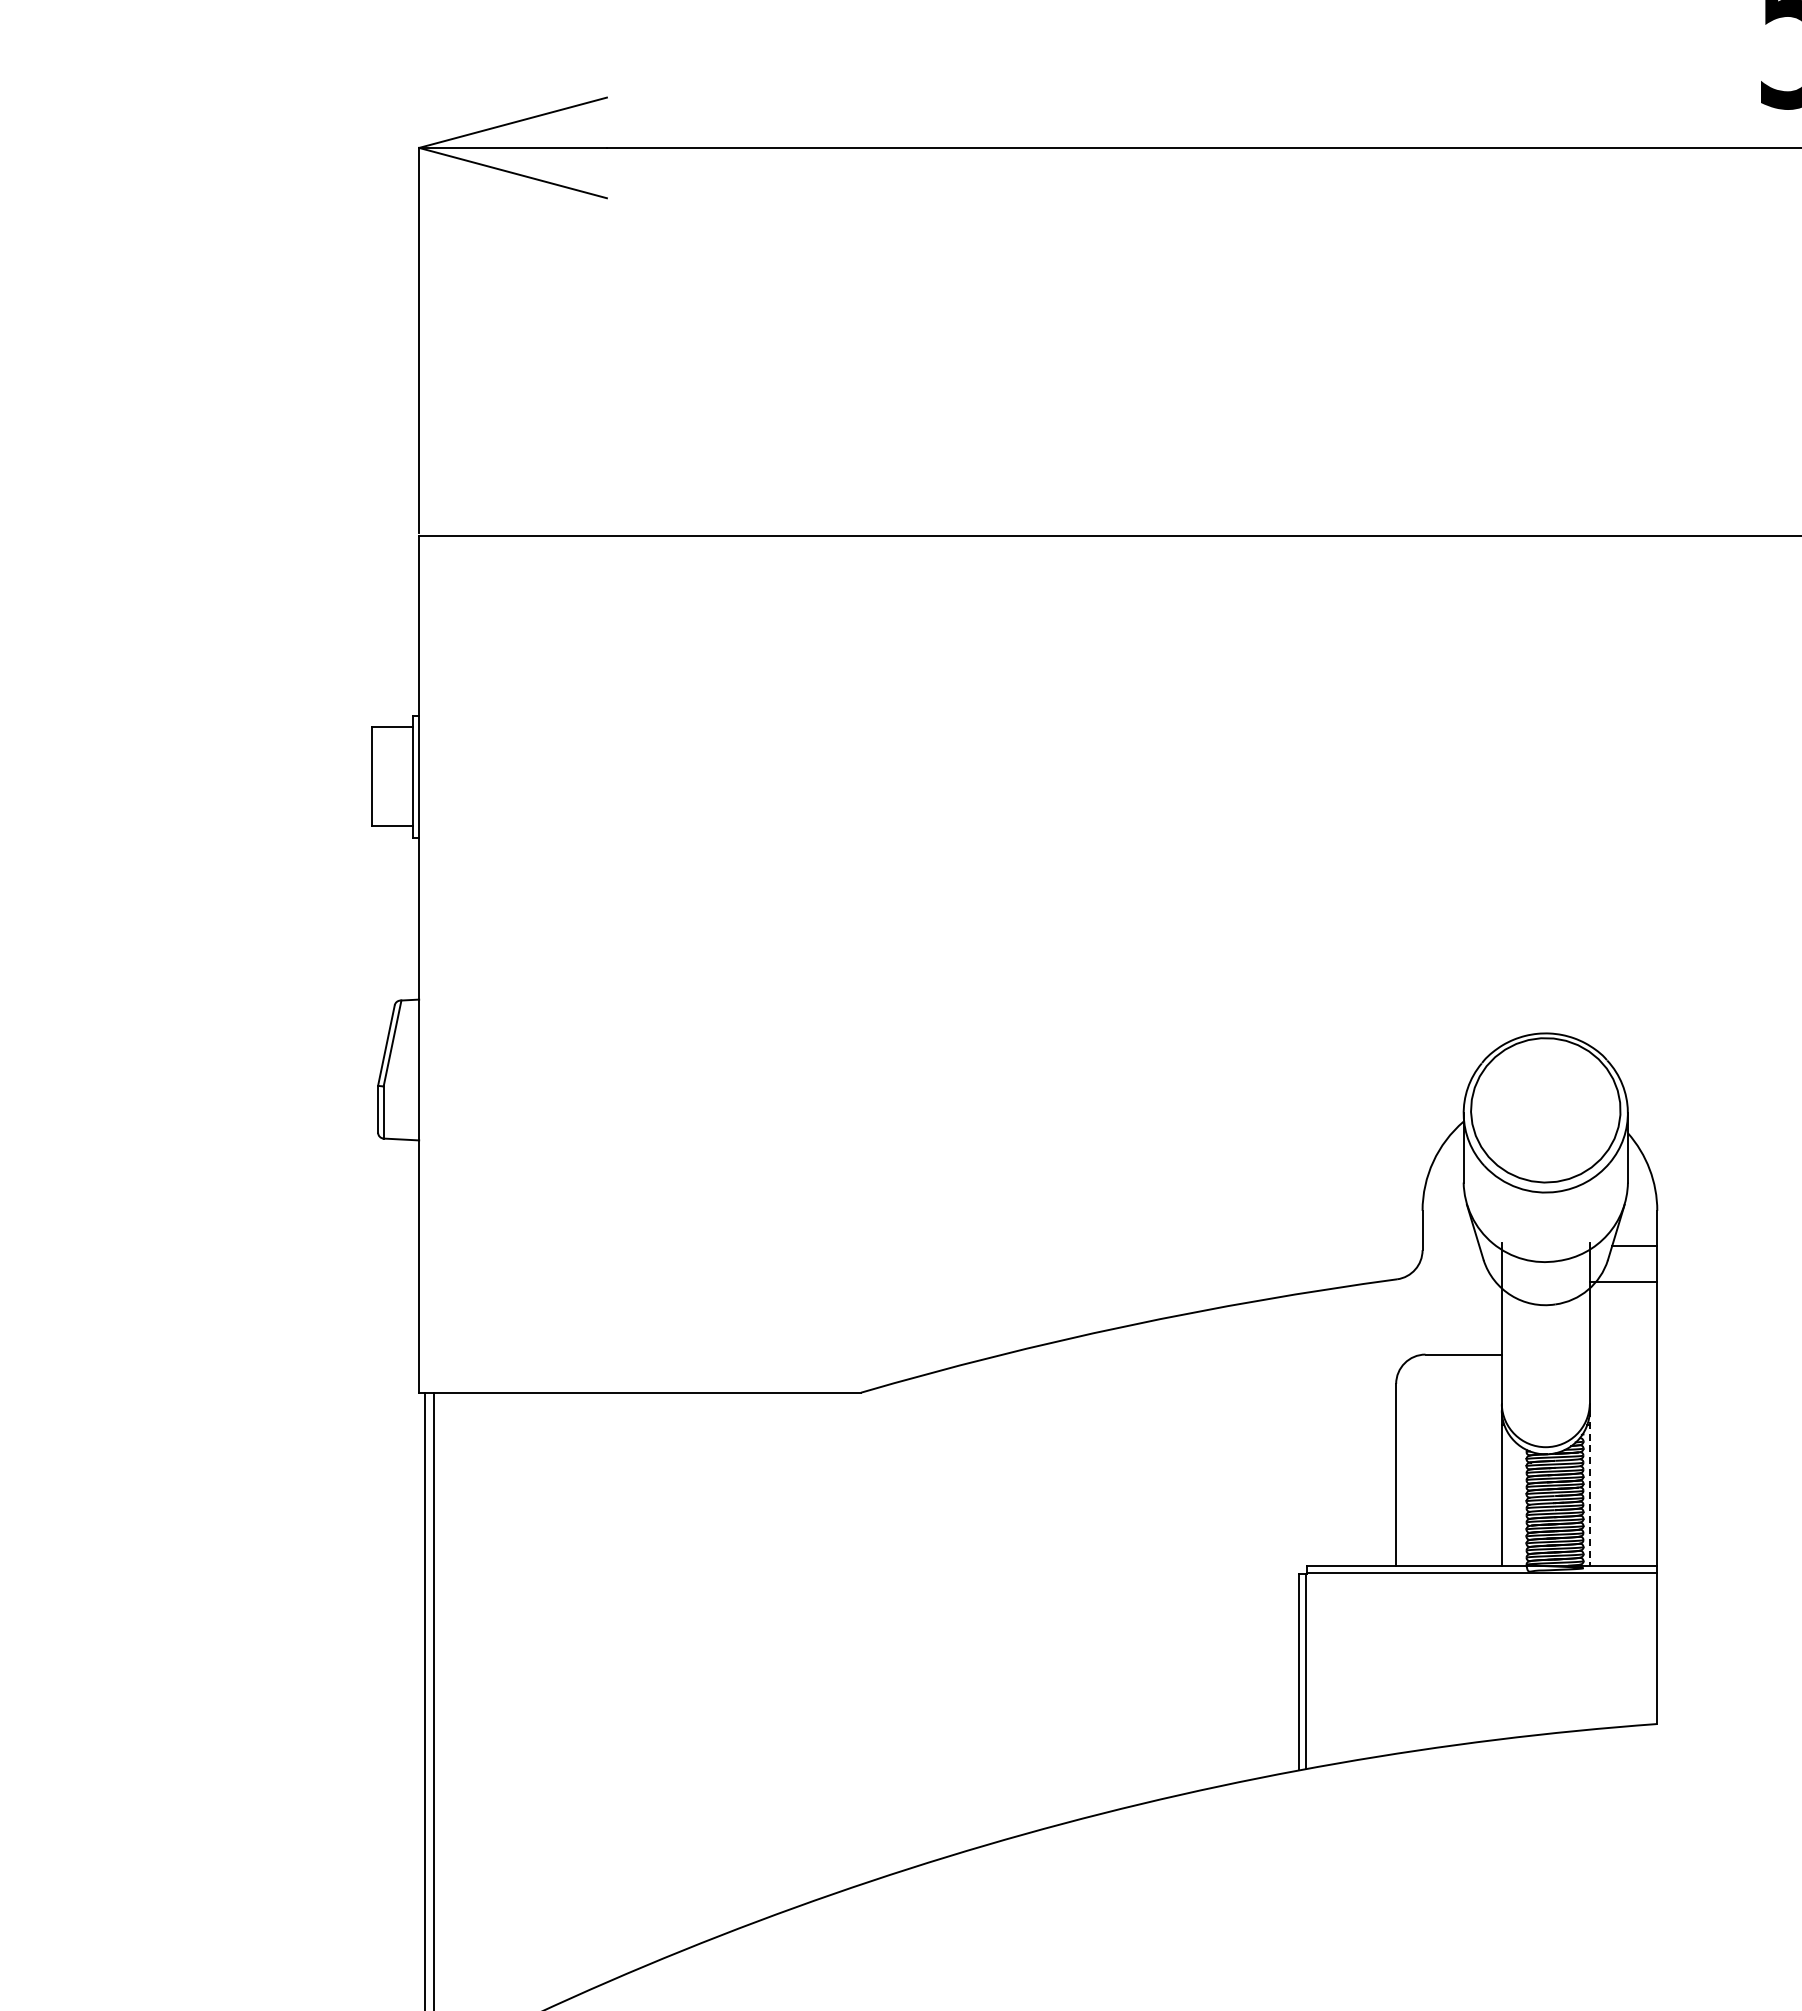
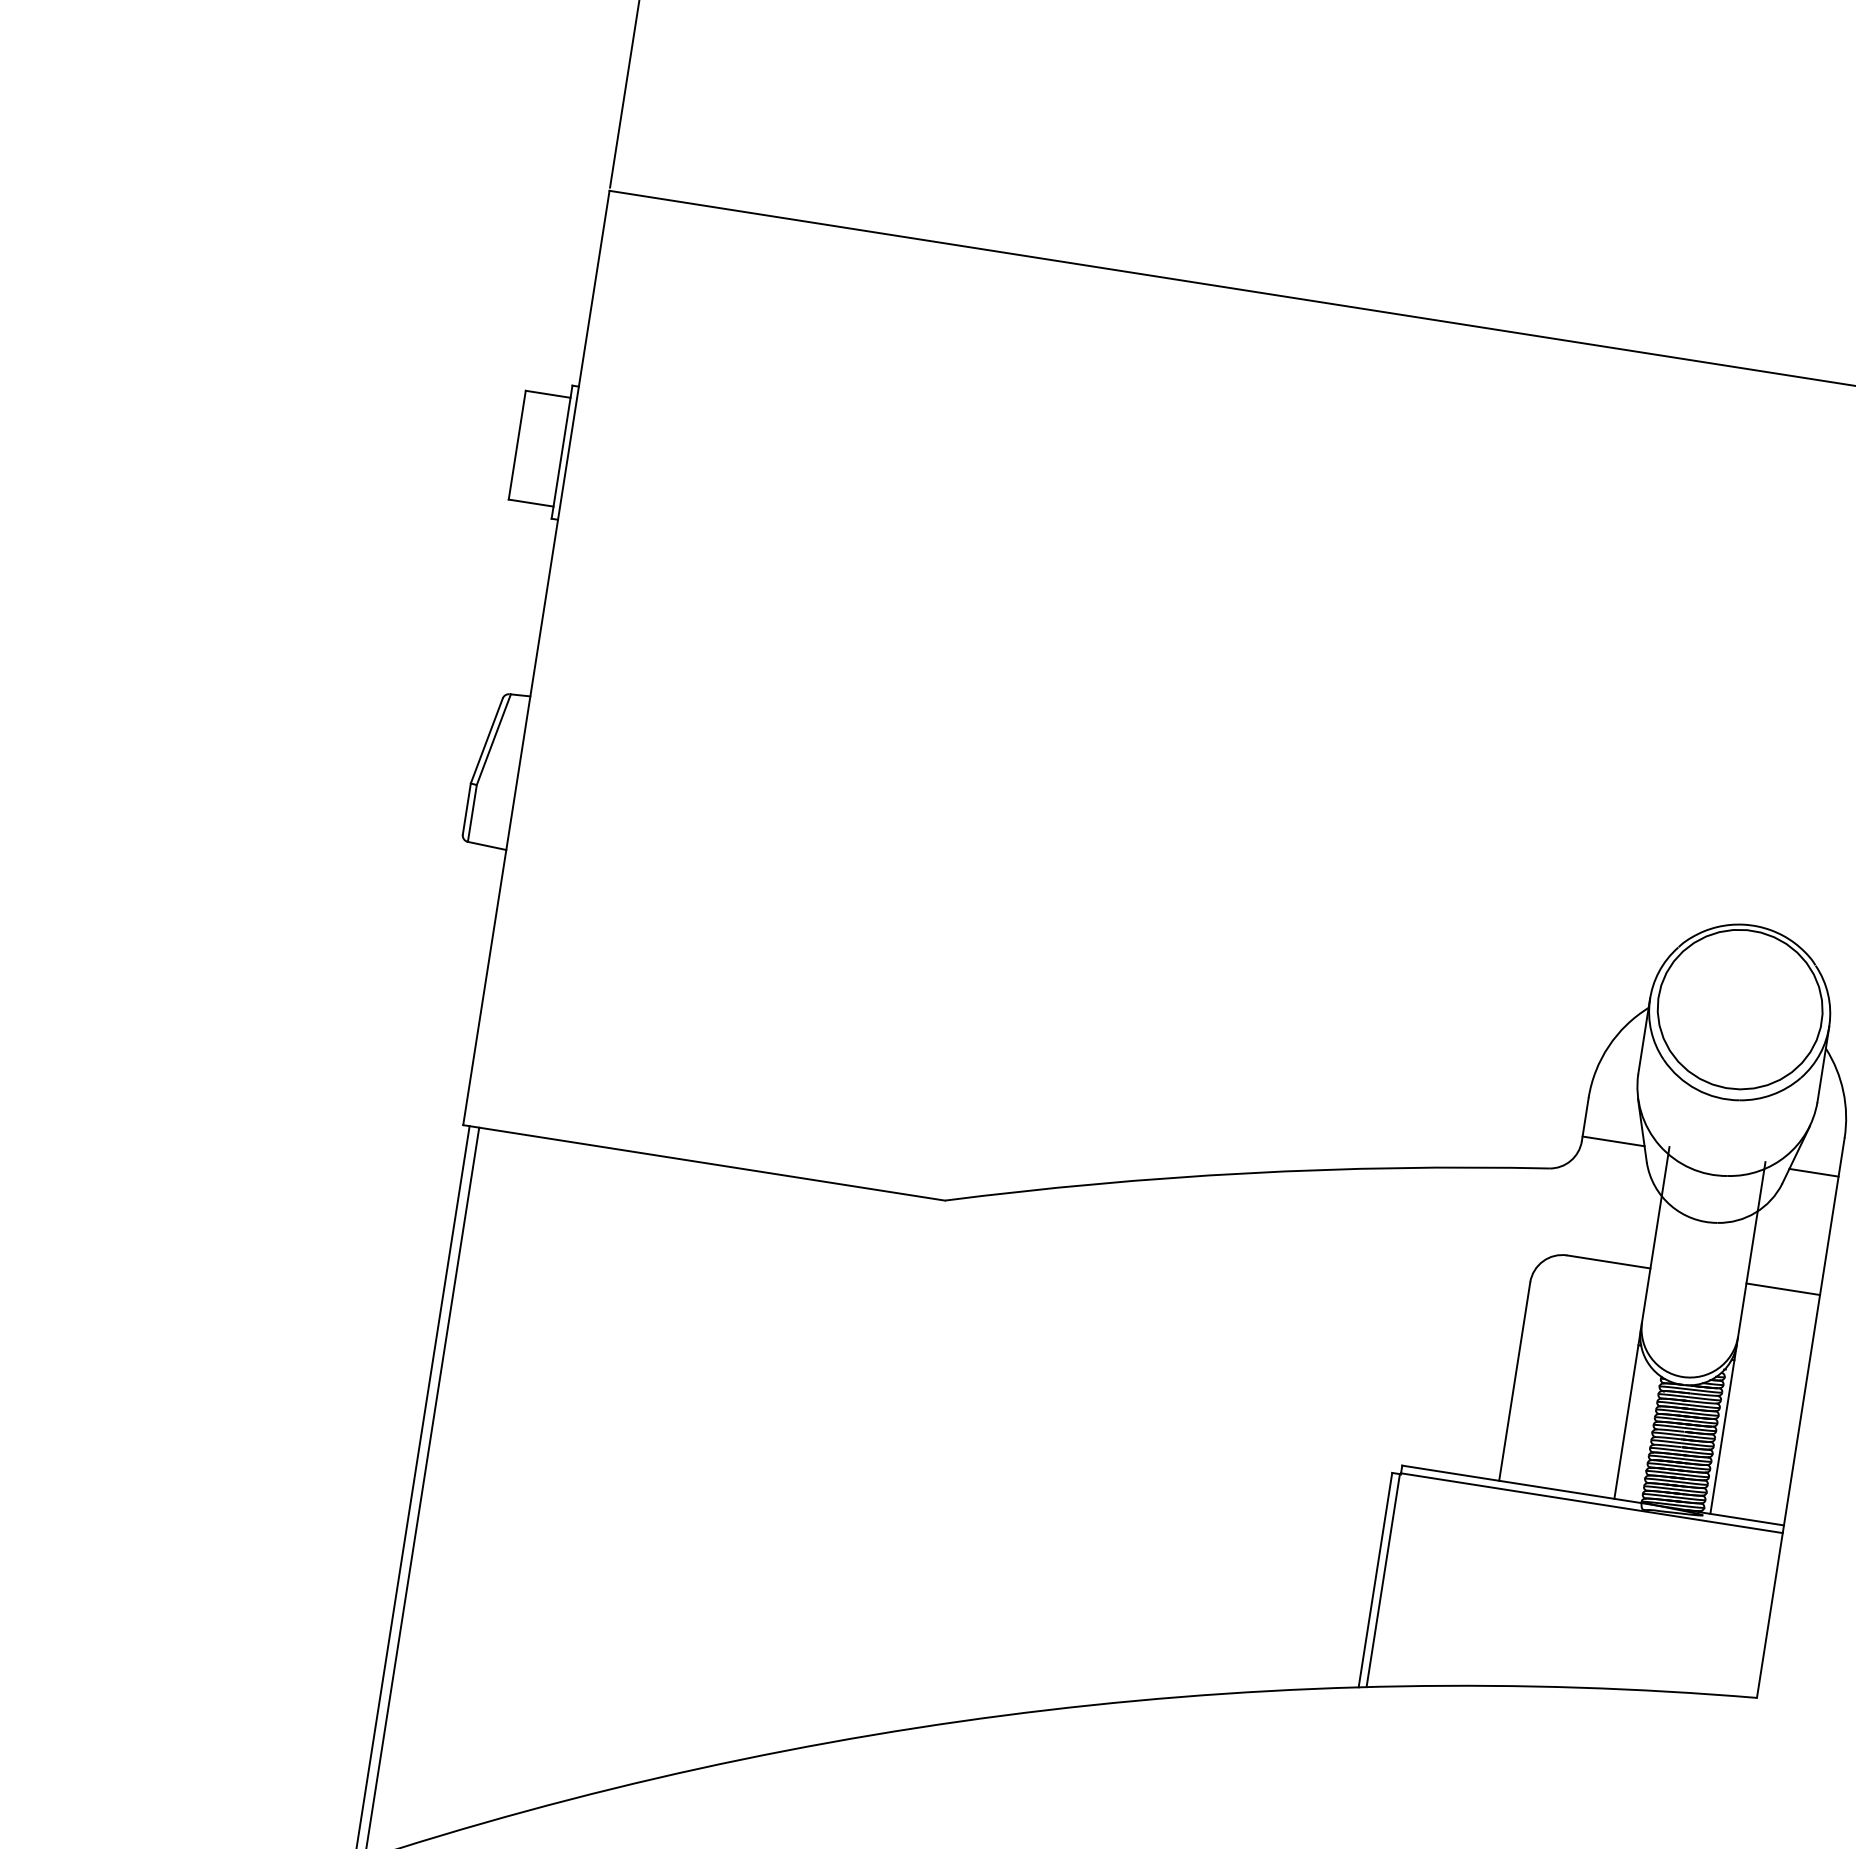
line: (1450, 1246) -> (1612, 1141), added
line: (1623, 1281) -> (1783, 1289), moved
line: (1589, 1488) -> (1723, 1429), dashed -> solid

